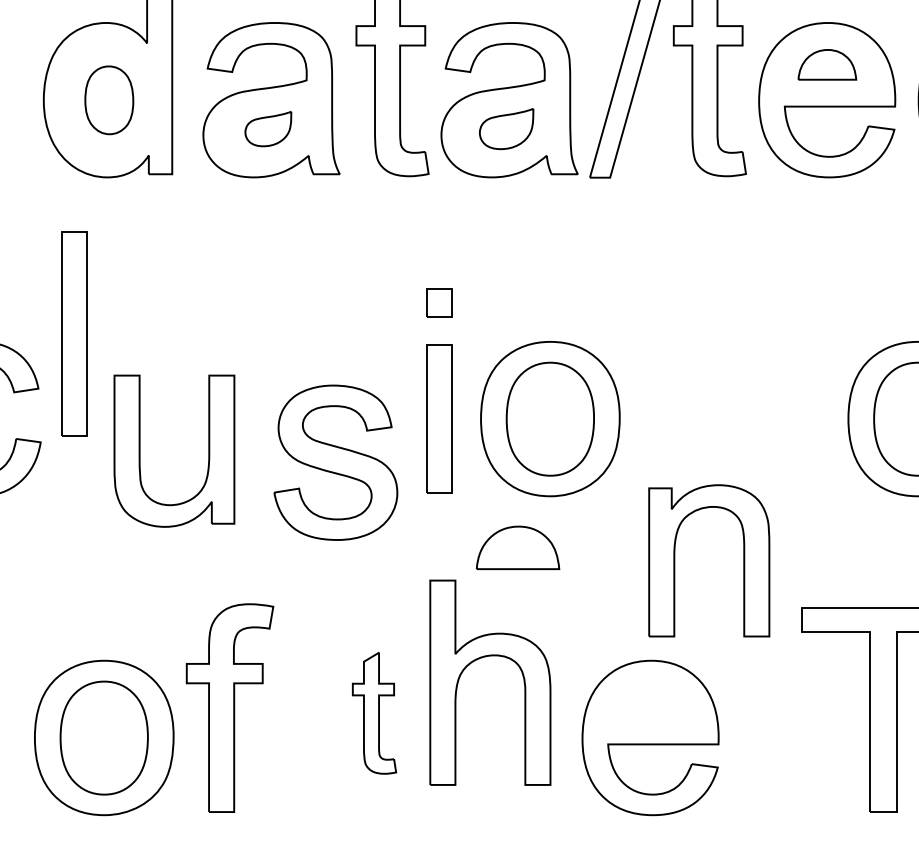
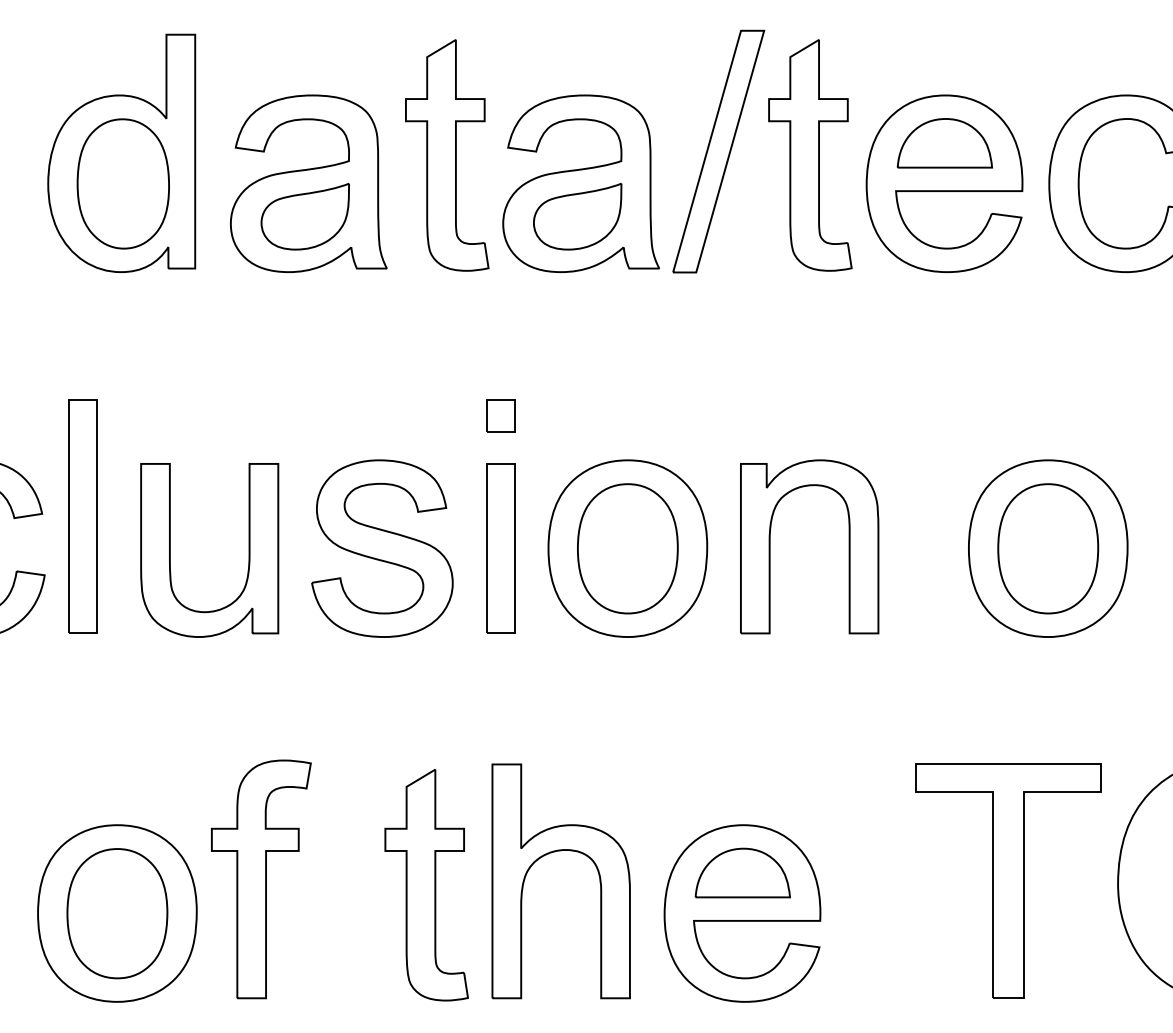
part: (827, 64) -> (944, 143), size x1.43
part: (108, 99) -> (122, 183), size x1.67
part: (267, 128) -> (304, 216), size x1.67
part: (506, 128) -> (577, 216), size x1.43
part: (73, 334) -> (82, 516), moved
part: (140, 451) -> (170, 550), moved
part: (335, 462) -> (382, 548), moved
part: (517, 547) -> (742, 872), moved
part: (675, 560) -> (770, 546), moved
part: (481, 658) -> (551, 853), moved
part: (374, 713) -> (426, 885), size x1.67

